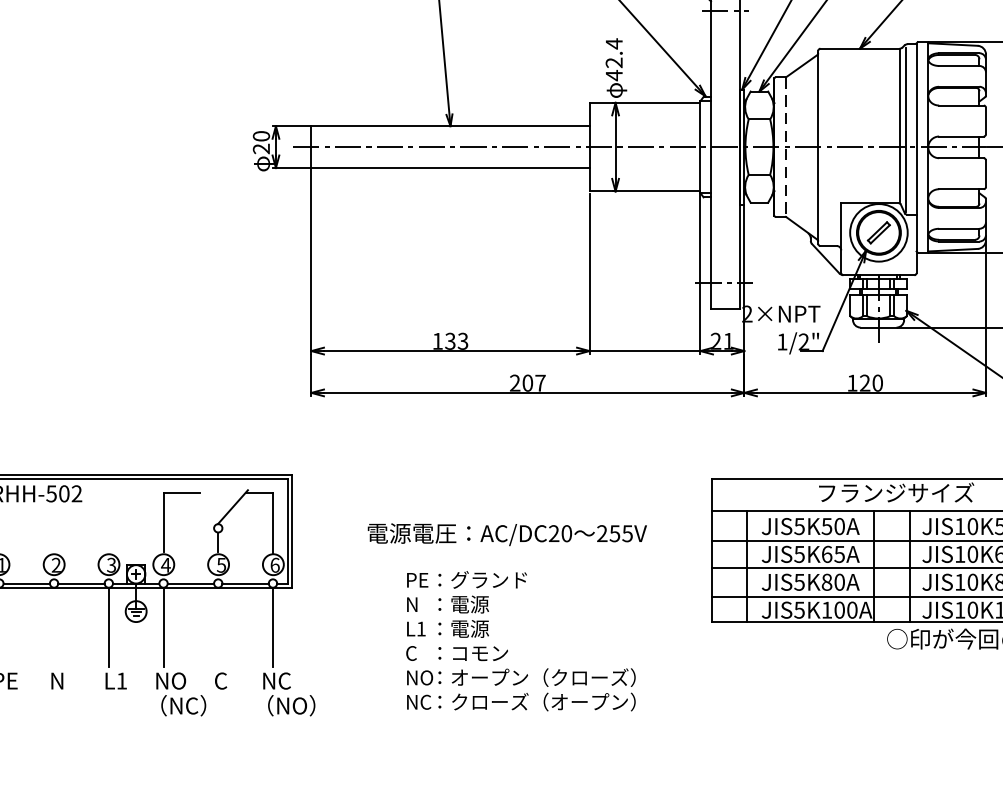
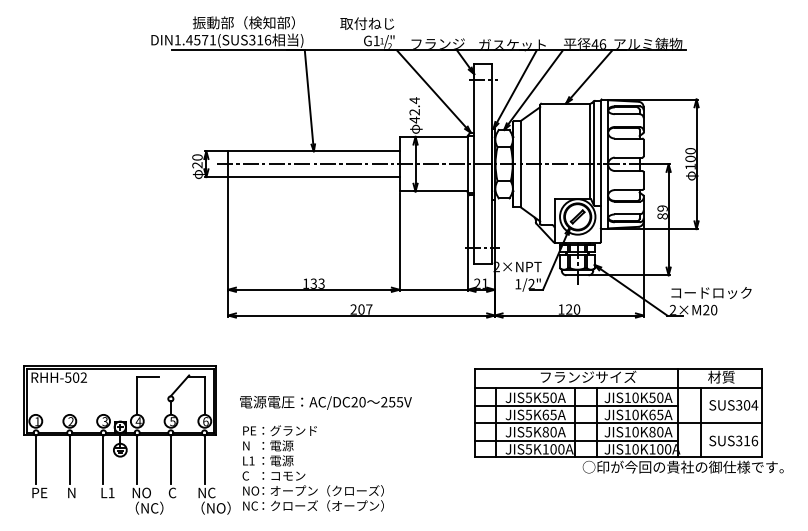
line: (785, 147) -> (520, 164), dashed -> solid
text: (506, 534) -> (325, 402), moved
line: (53, 626) -> (69, 459), added
line: (217, 626) -> (170, 459), added
text: (519, 641) -> (312, 468), moved

